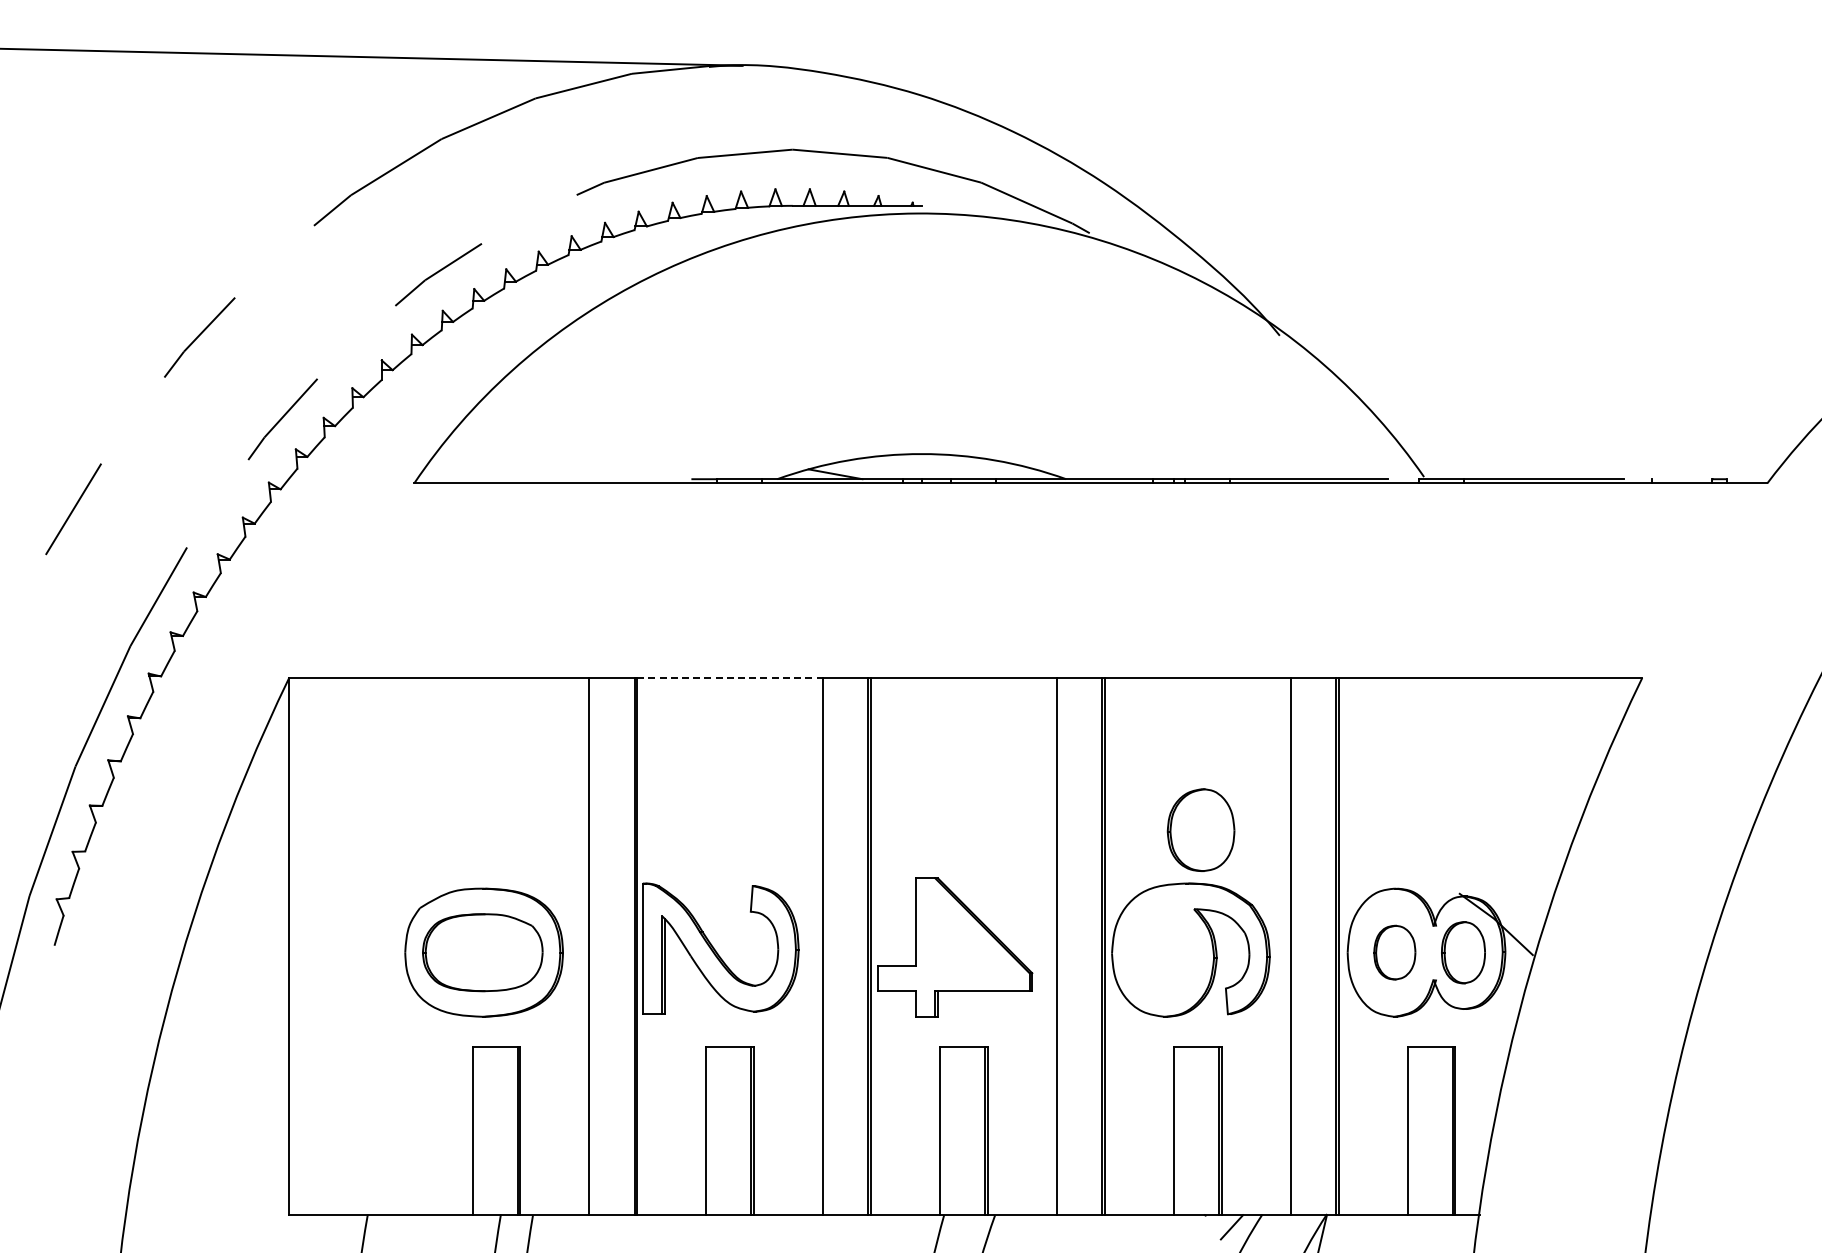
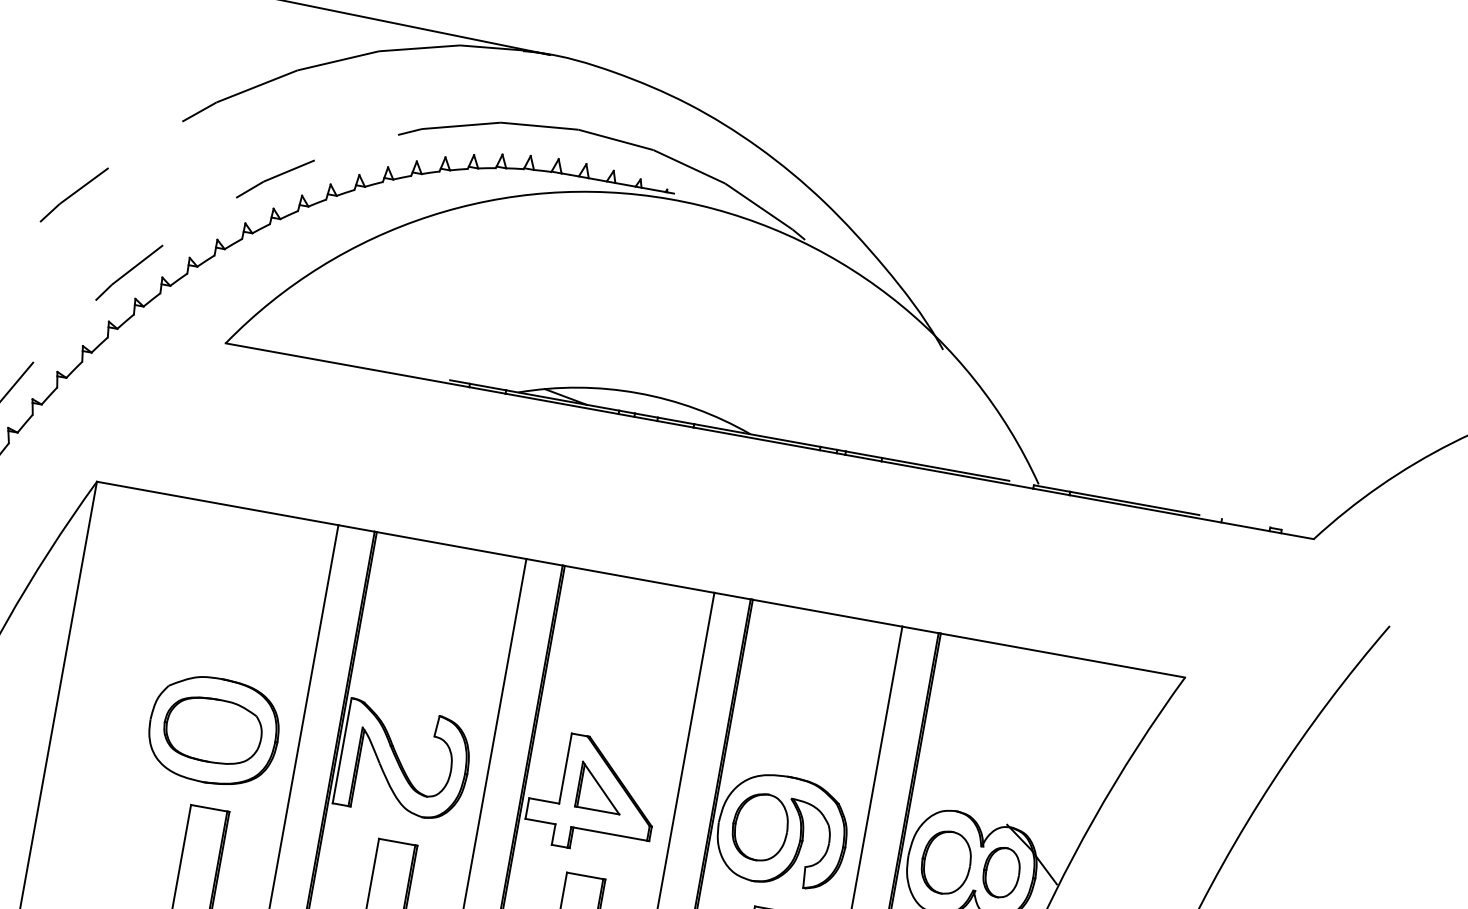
line: (730, 678) -> (451, 546), dashed -> solid
part: (1200, 829) -> (760, 826), moved
part: (962, 937) -> (600, 787), added
part: (1394, 952) -> (946, 862), size x1.43

